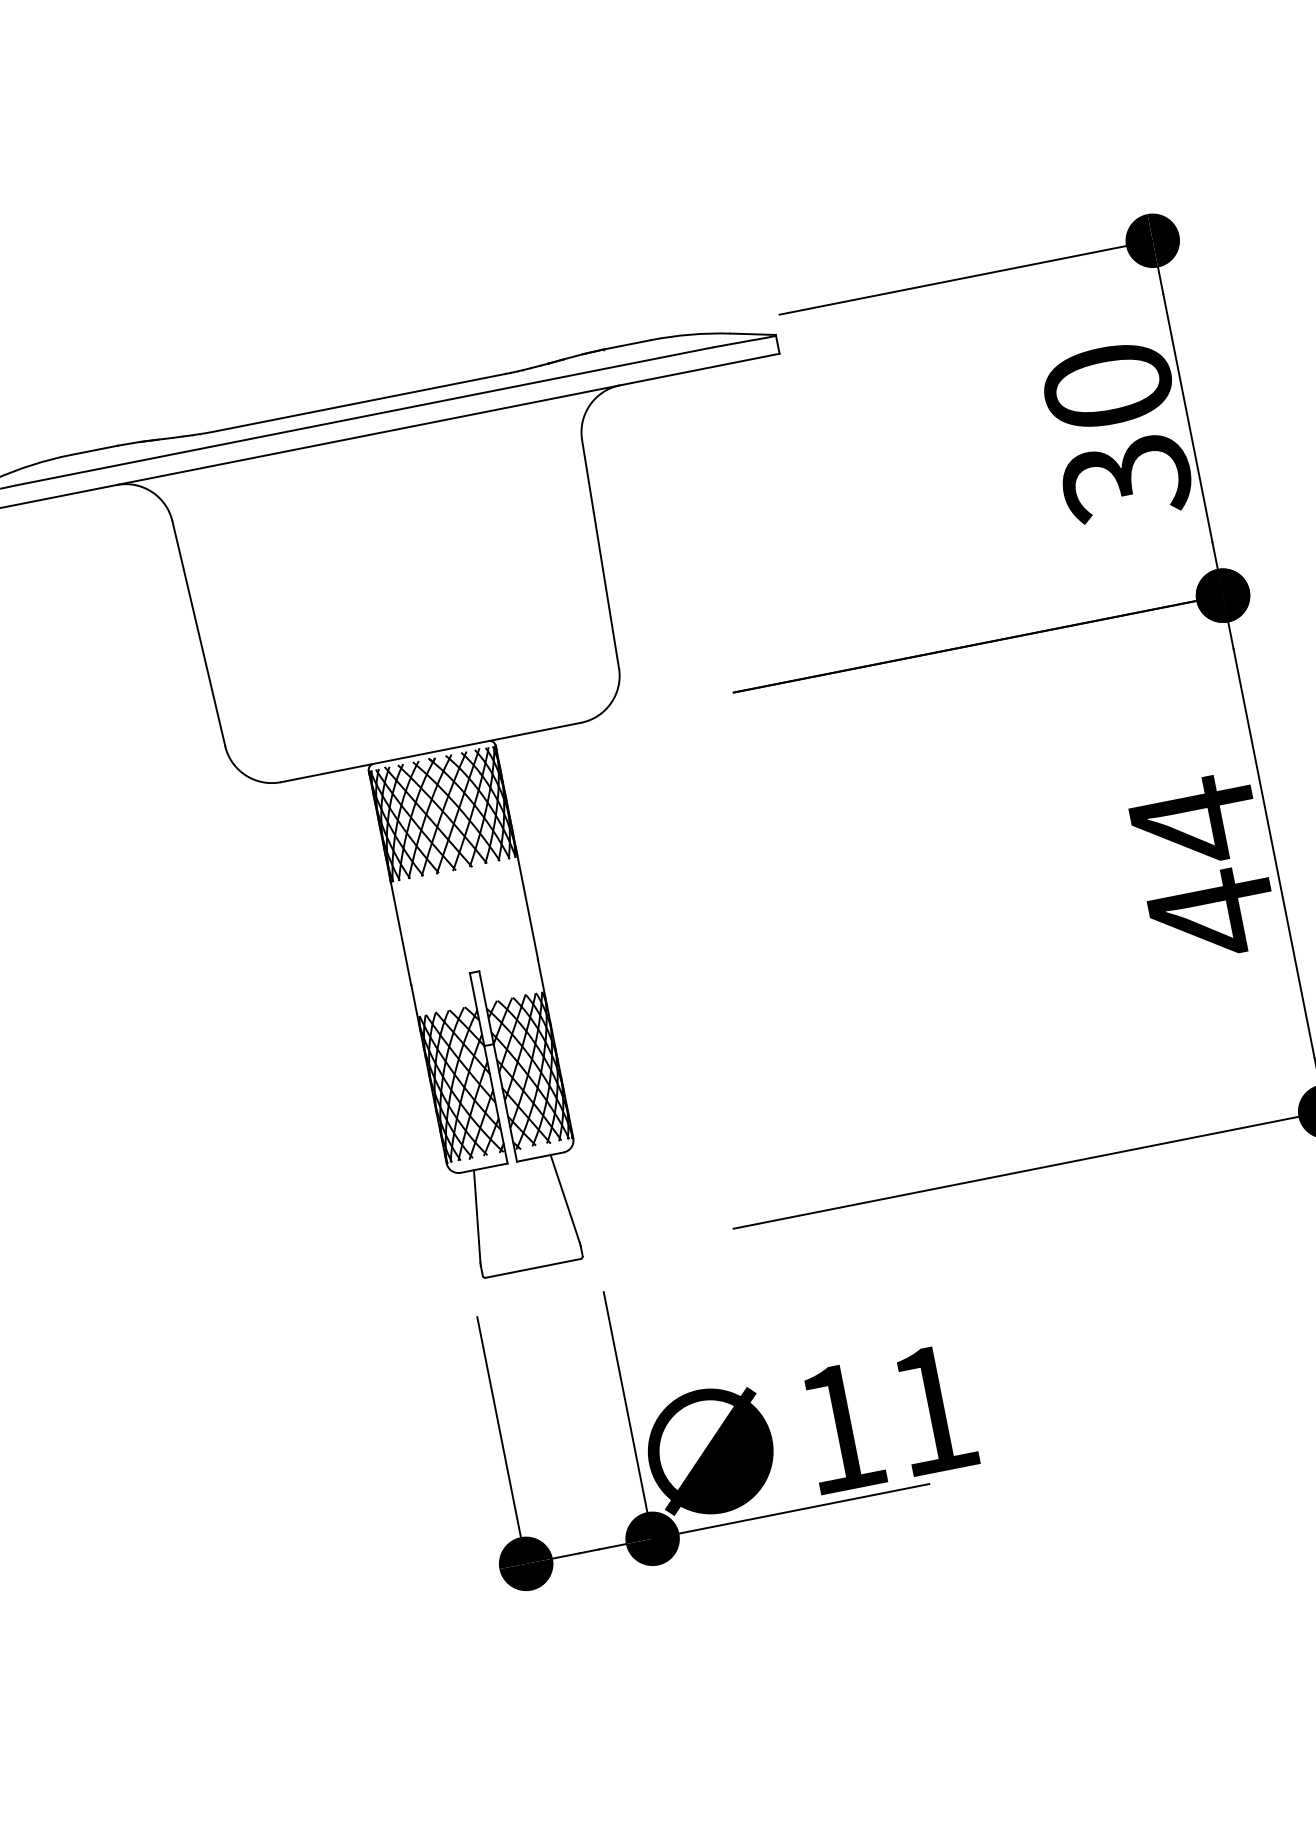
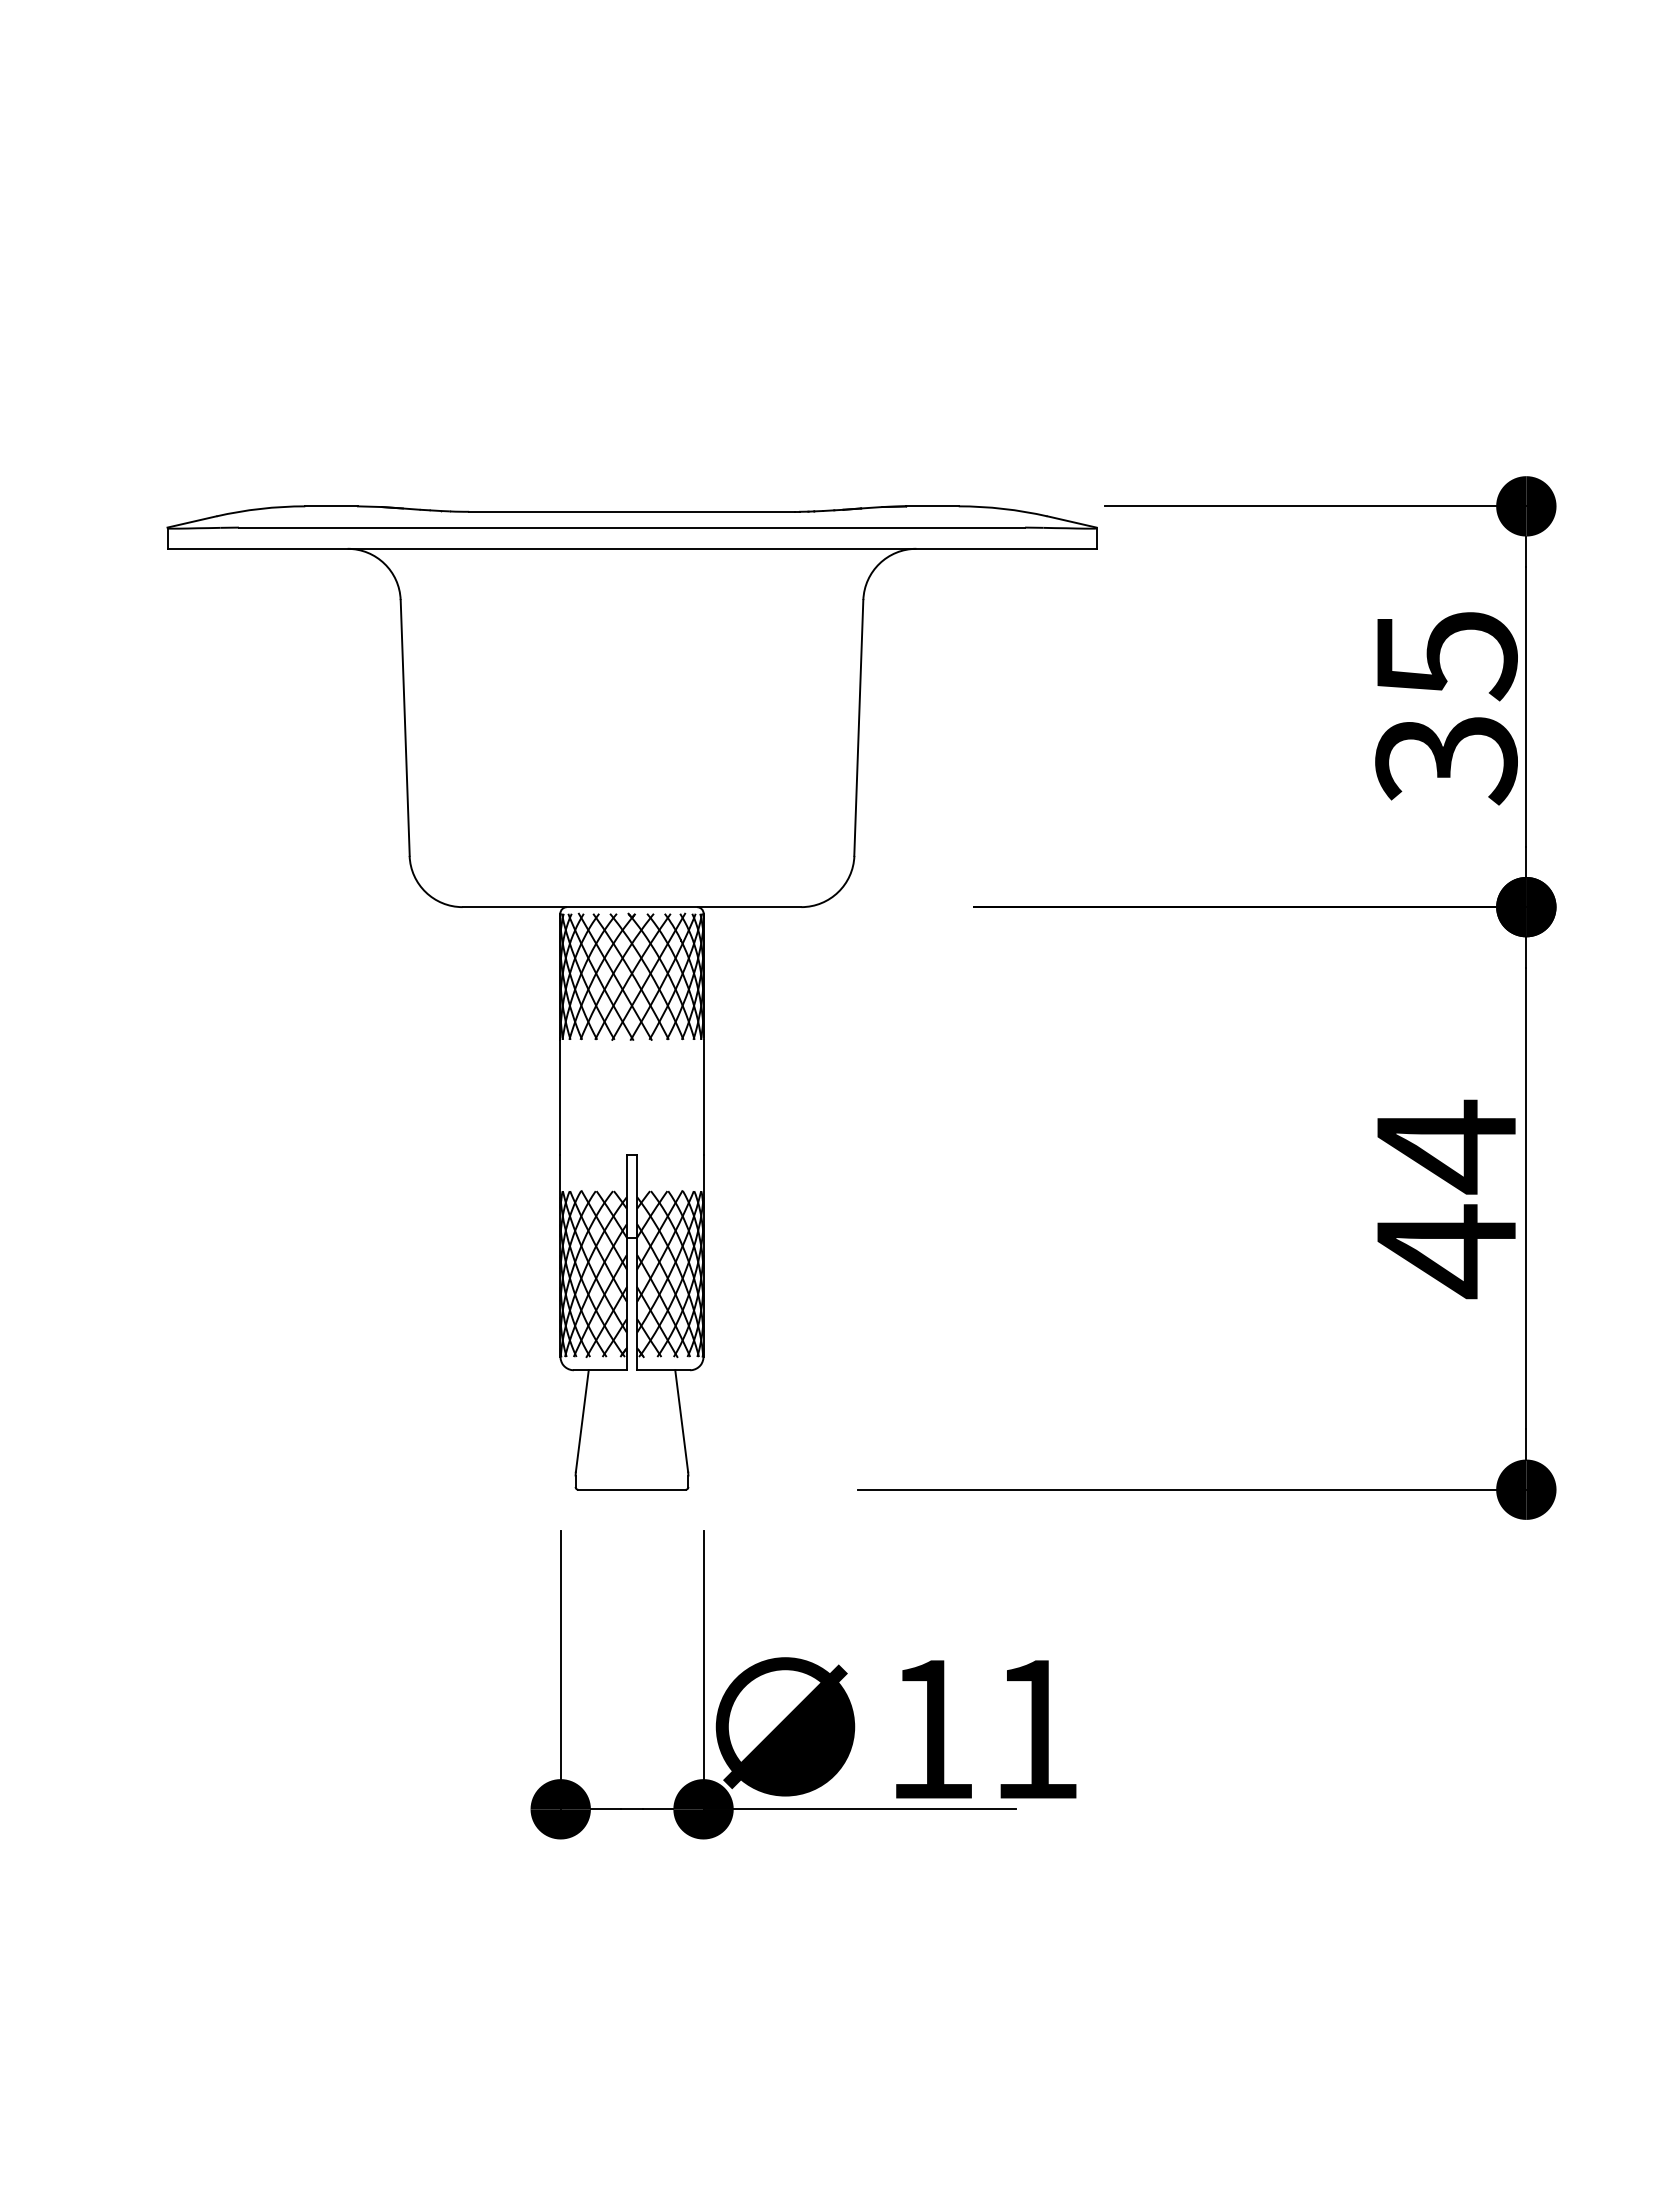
text: (1108, 387) -> (1446, 656), 30 -> 35

